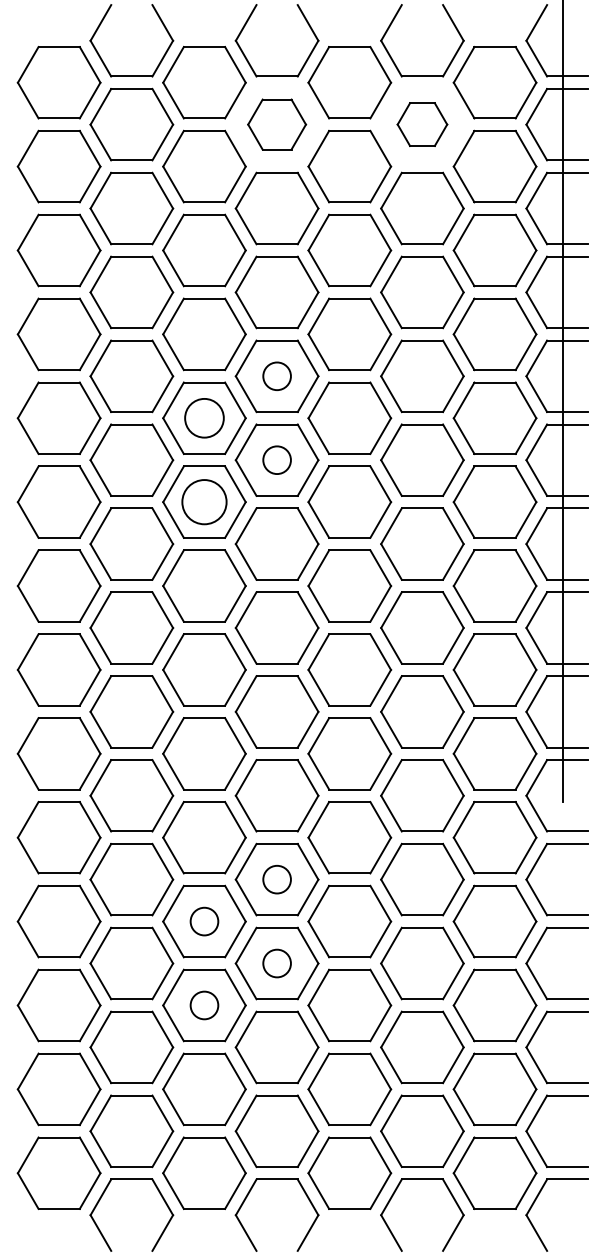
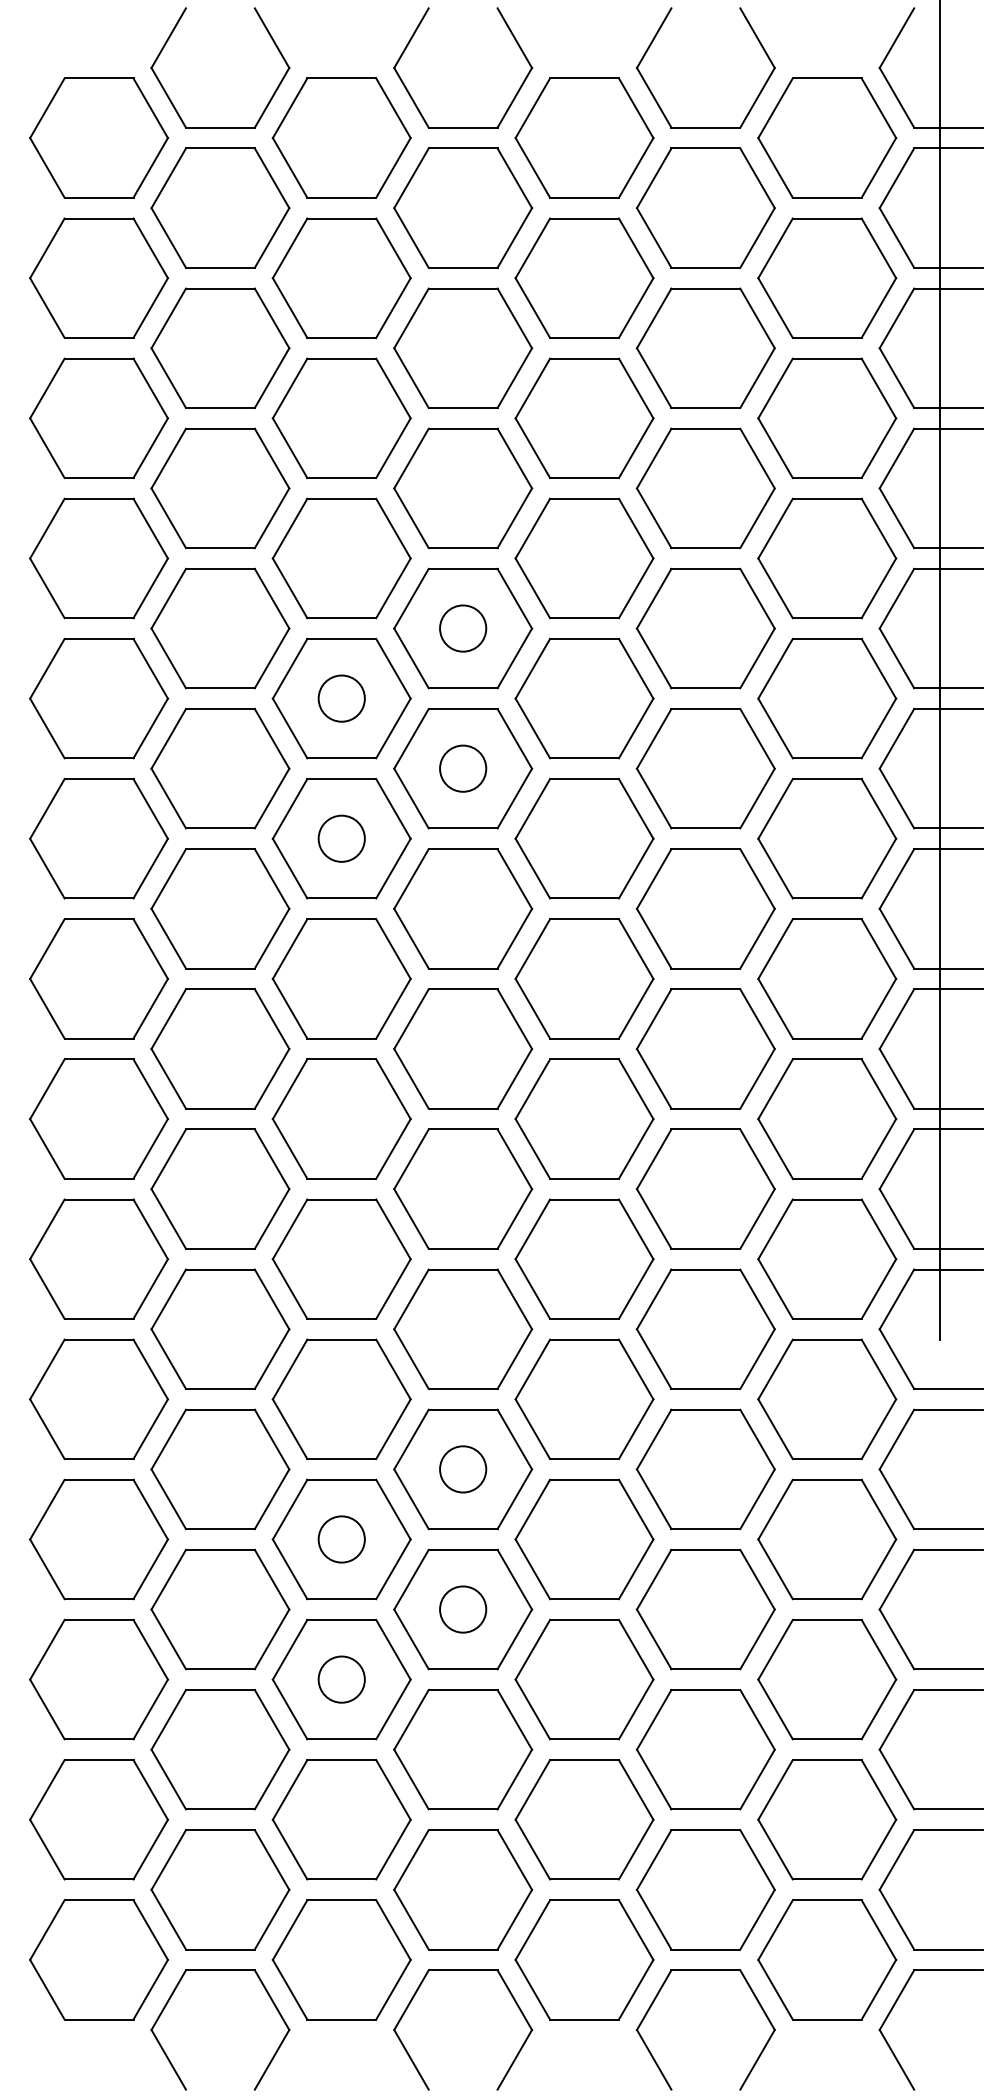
part: (276, 124) -> (462, 207), size x1.43
part: (422, 124) -> (705, 207), size x1.67
circle: (204, 418) -> (341, 699), size x0.71
circle: (204, 501) -> (341, 837), size x0.62

